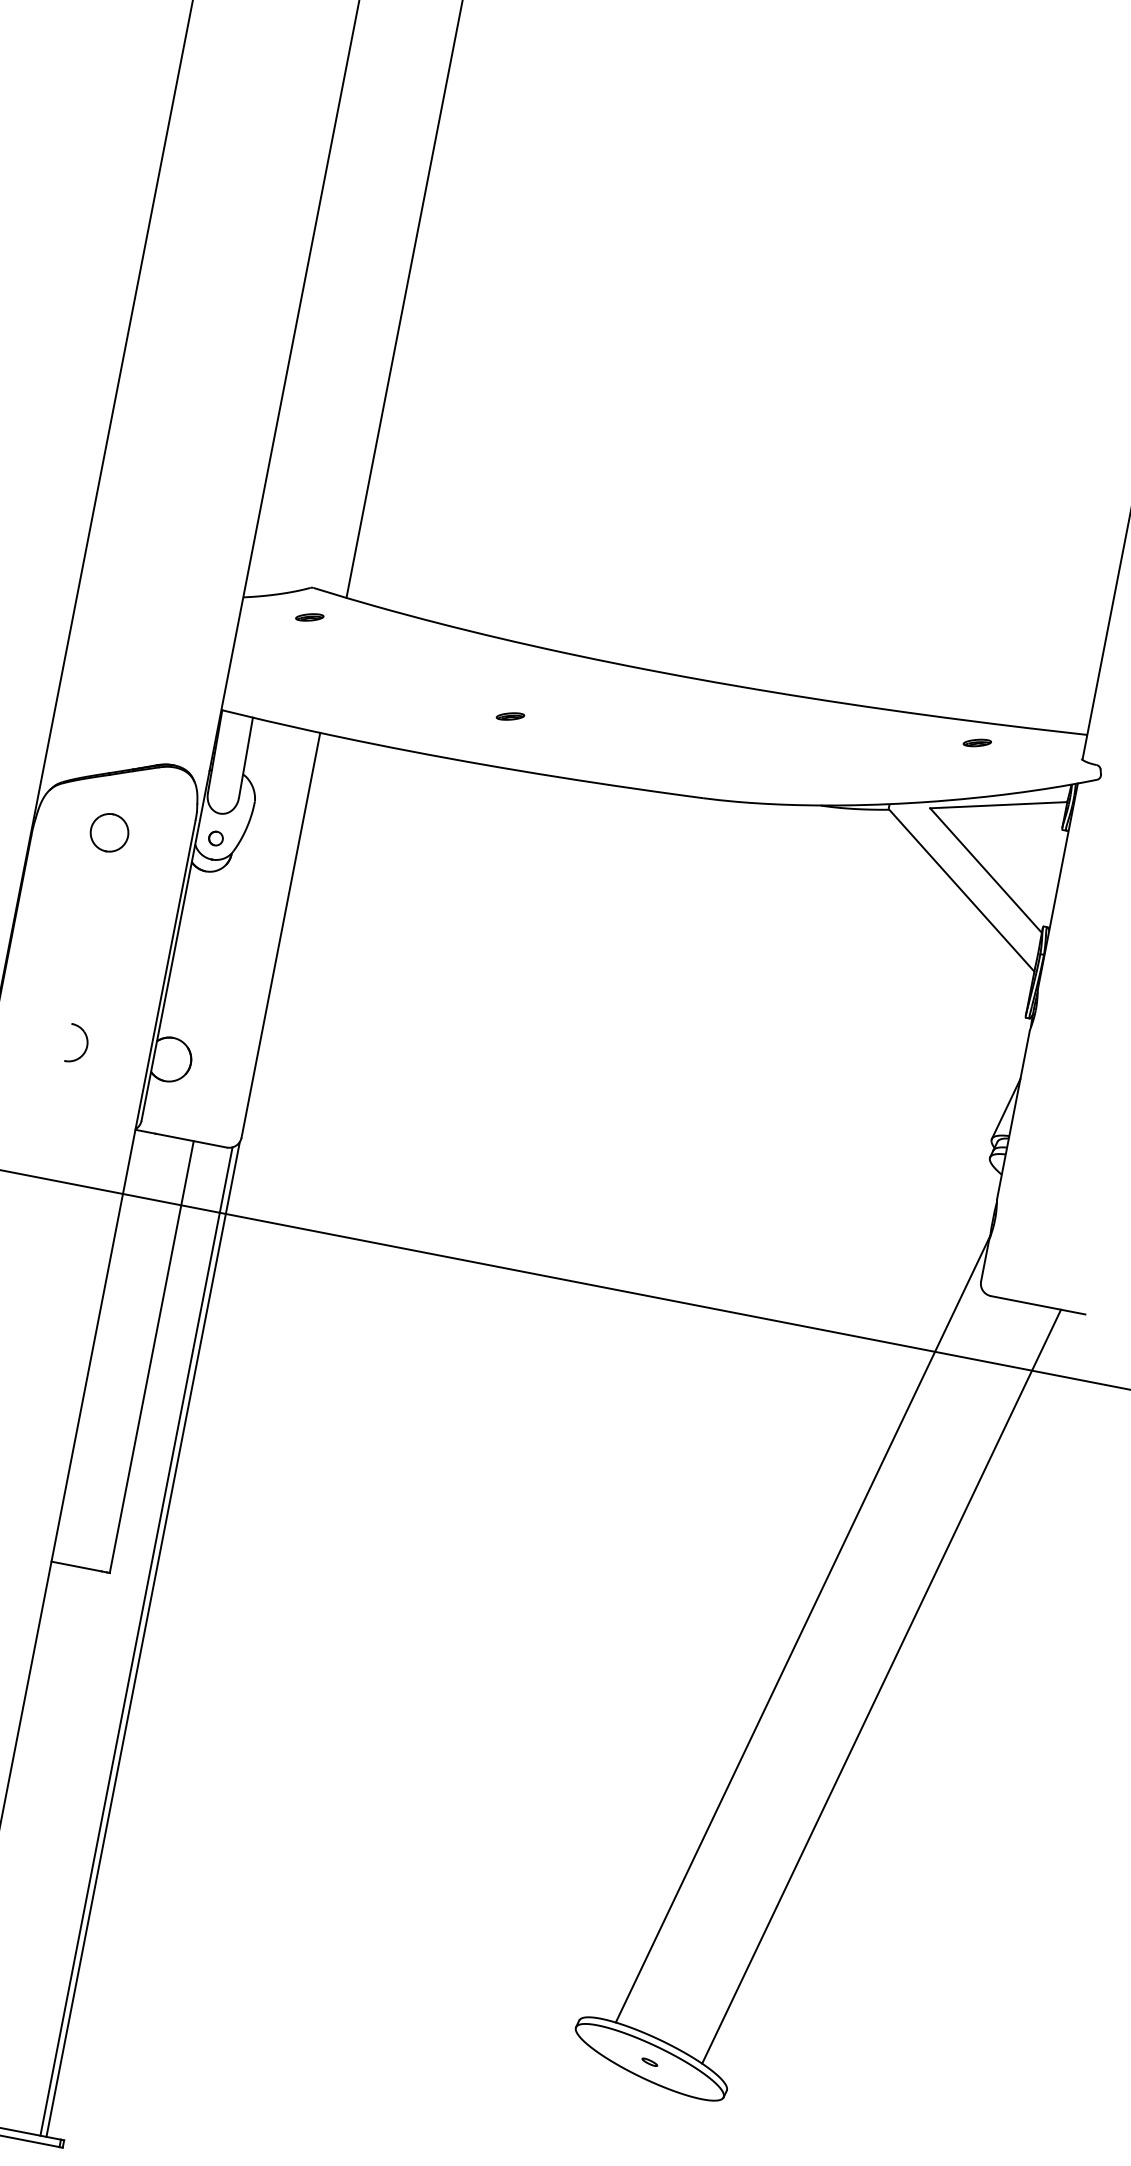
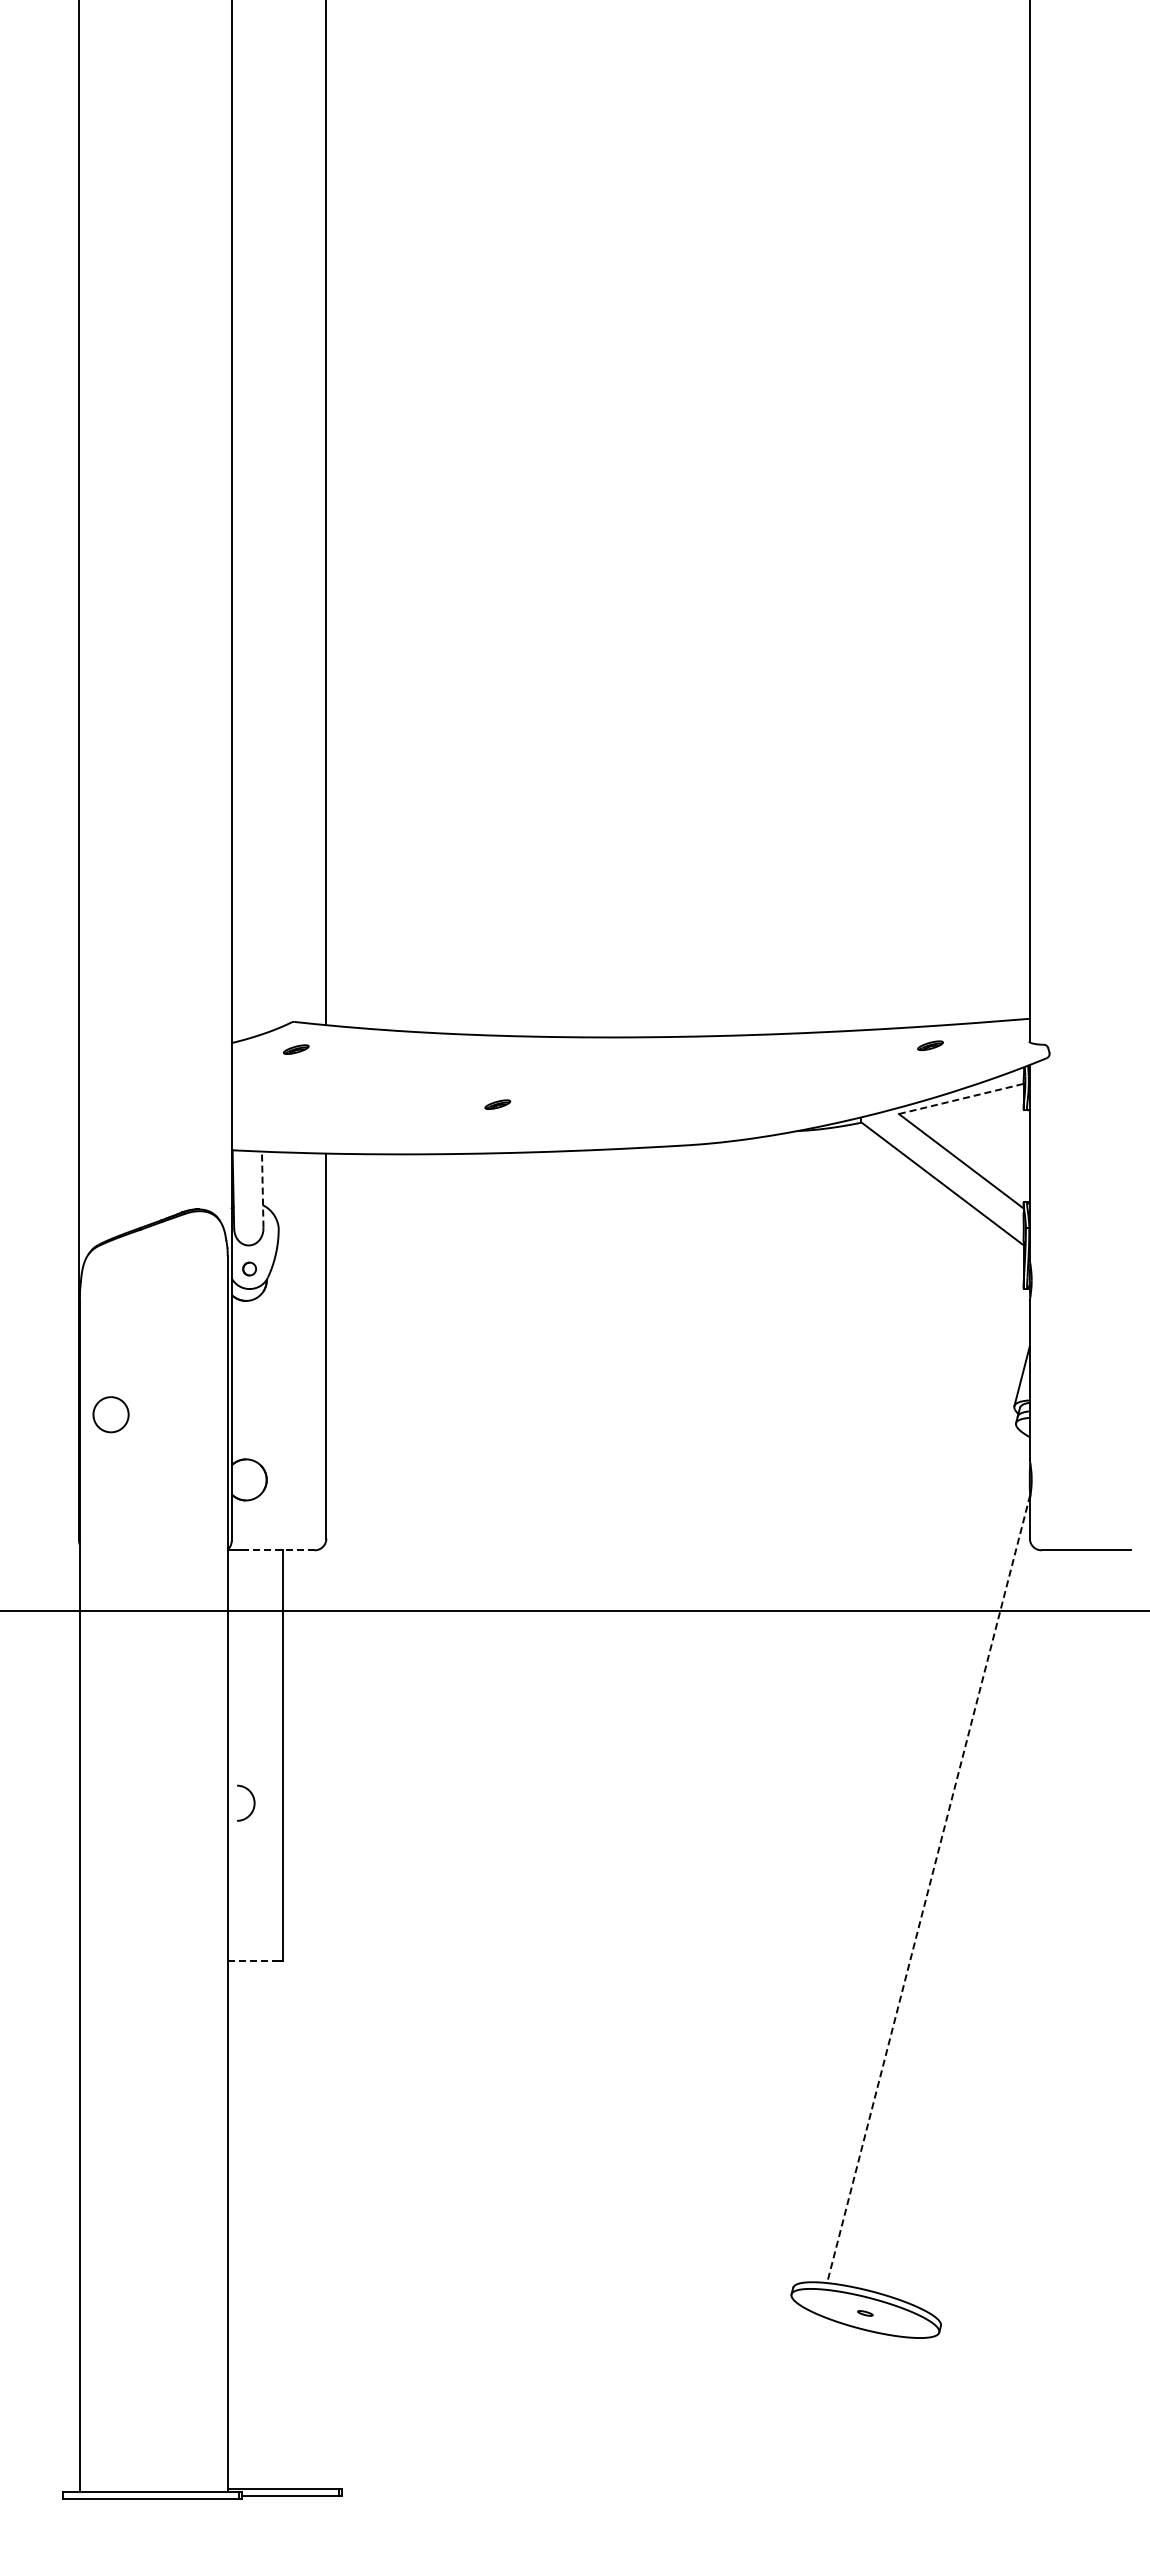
line: (245, 757) -> (262, 1189), solid -> dashed
line: (999, 804) -> (961, 1098), solid -> dashed
part: (109, 832) -> (110, 1414), moved
part: (86, 1045) -> (253, 1802), moved
line: (190, 1140) -> (280, 1550), solid -> dashed
line: (76, 1566) -> (251, 1961), solid -> dashed
line: (802, 1629) -> (928, 1889), solid -> dashed
line: (143, 1638) -> (325, 2015), removed
line: (136, 1641) -> (319, 2019), removed
line: (881, 1686) -> (1010, 1927), removed

